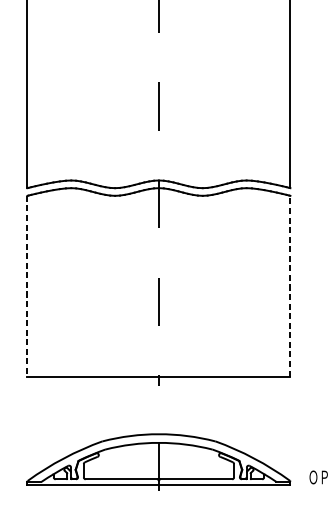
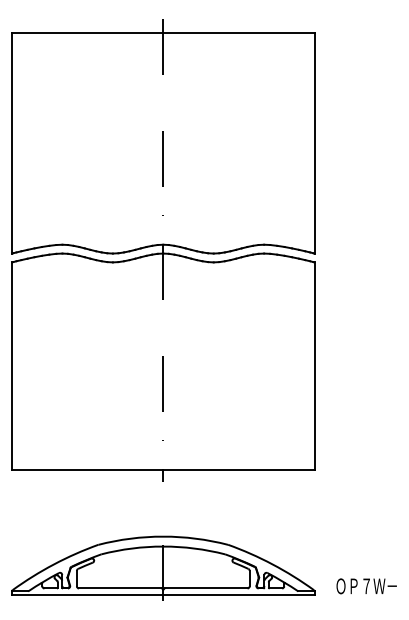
line: (27, 286) -> (12, 366), dashed -> solid
line: (290, 286) -> (314, 366), dashed -> solid

